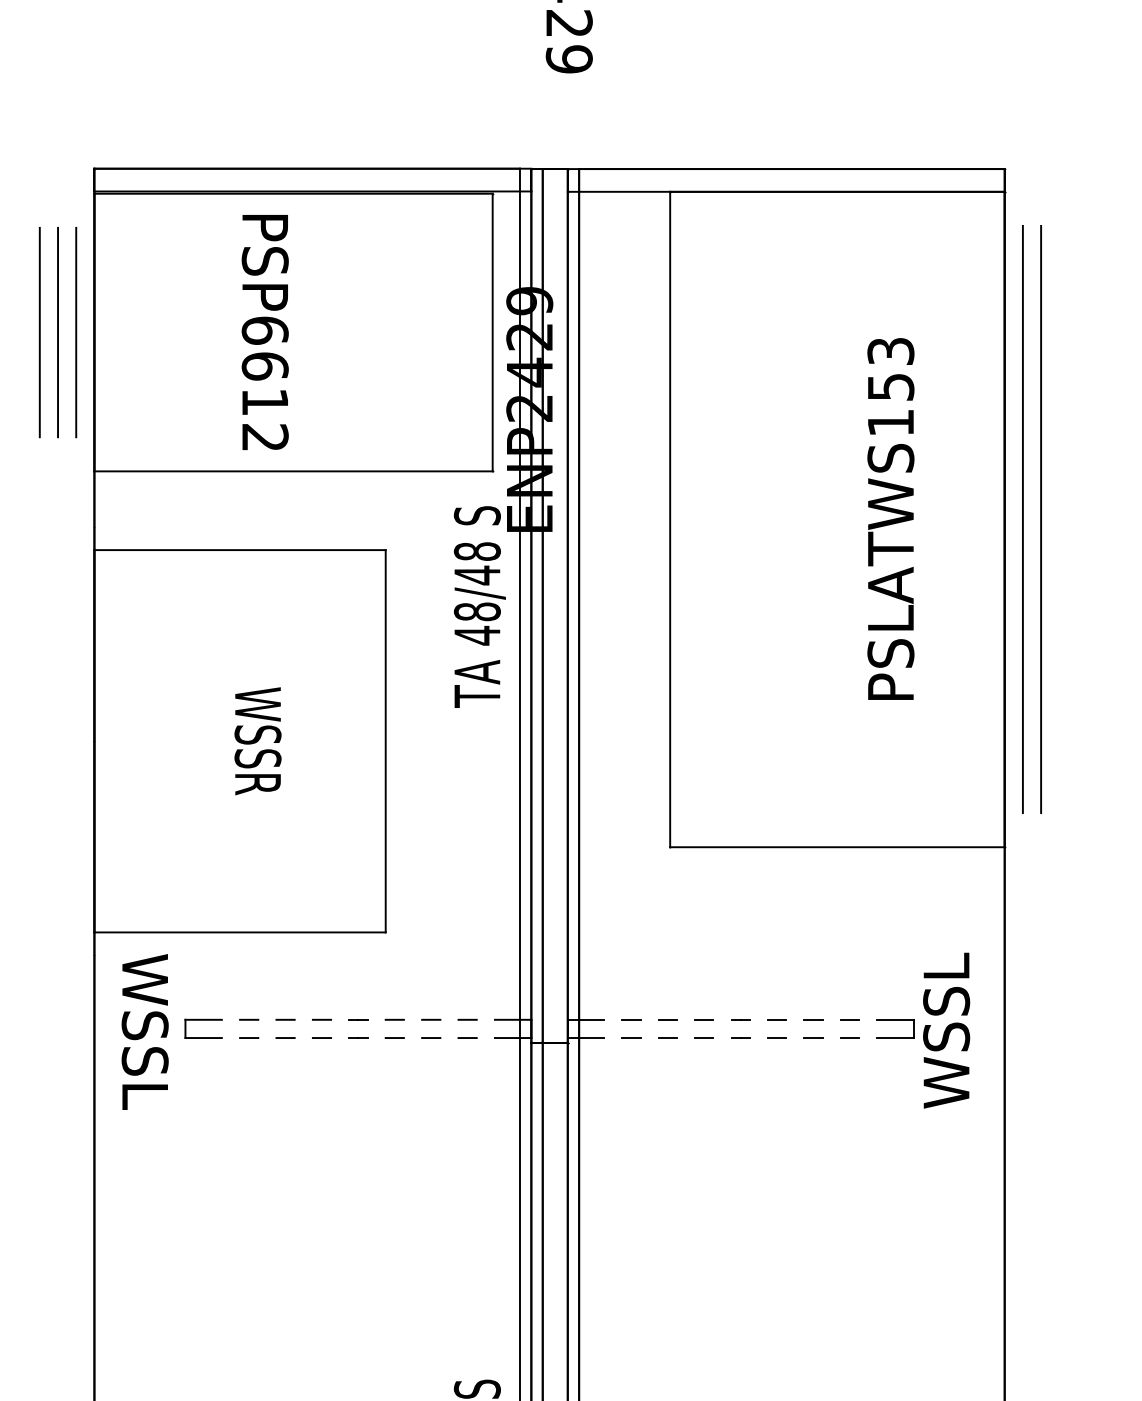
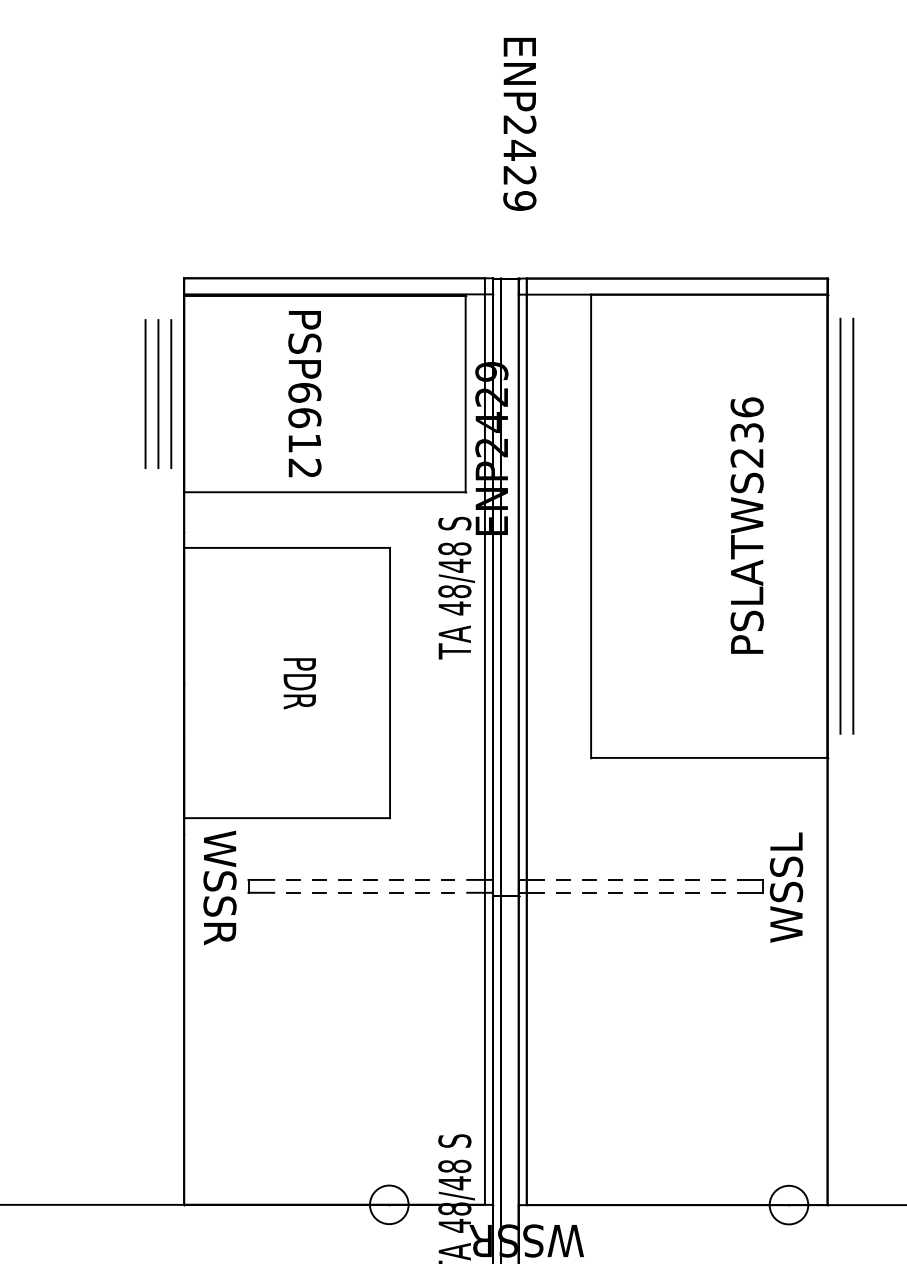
text: (889, 386) -> (746, 432), PSLATWS153 -> PSLATWS236
text: (257, 740) -> (299, 682), WSSR -> PDR
text: (144, 1030) -> (219, 887), WSSL -> WSSR

